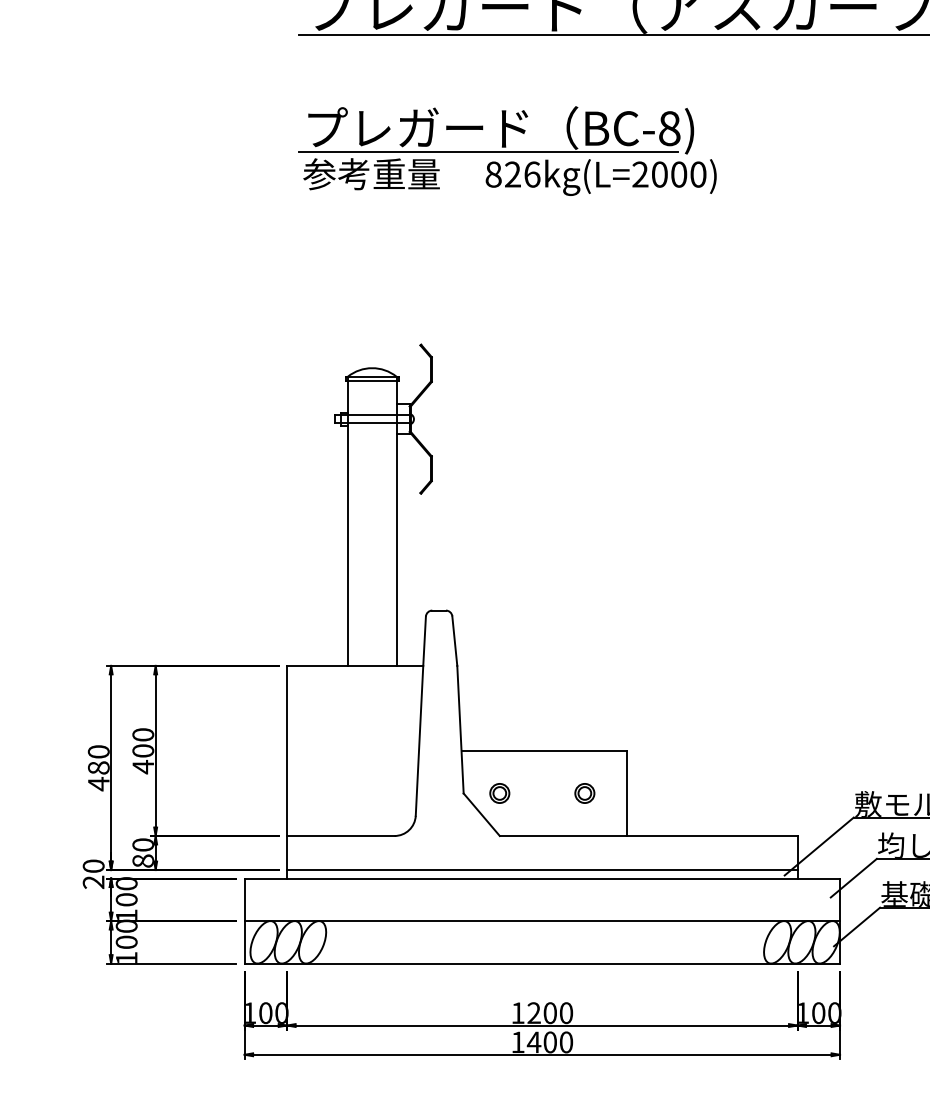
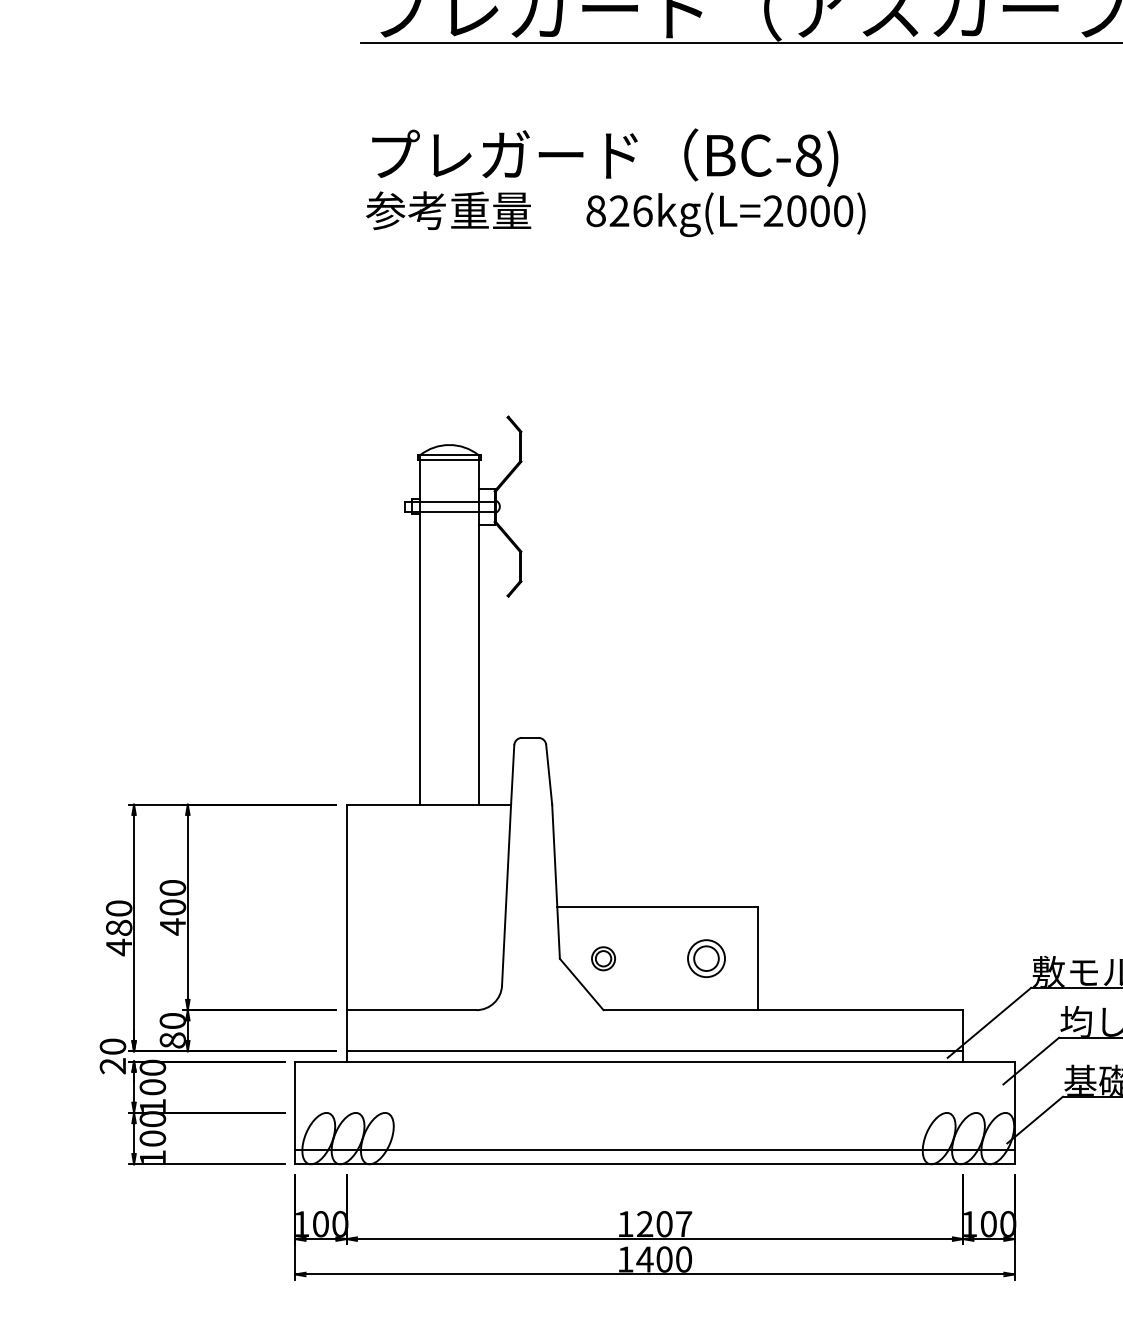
line: (488, 151) -> (589, 183), removed
part: (584, 793) -> (705, 958), size x1.6
line: (541, 920) -> (654, 1149), moved
text: (566, 1013) -> (684, 1224), 1200 -> 1207

